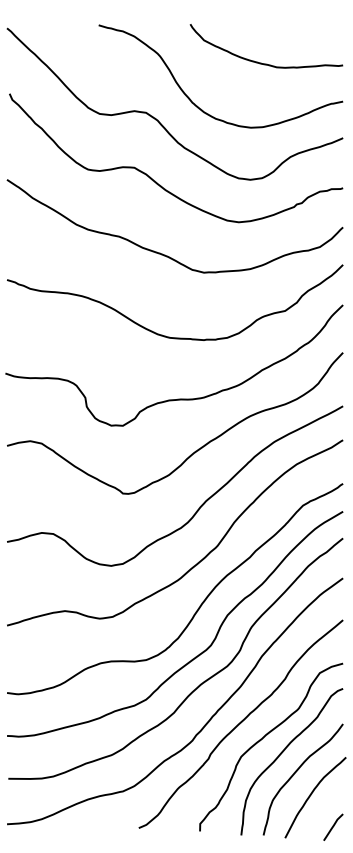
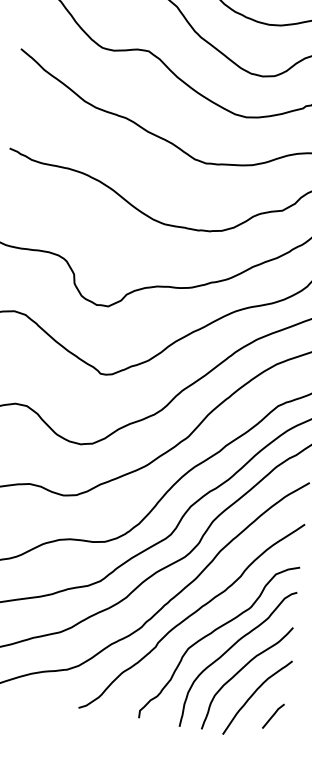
curve: (333, 826) -> (273, 715), moved

